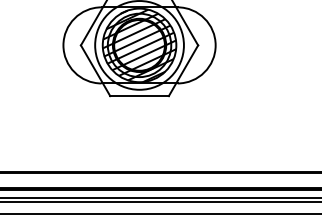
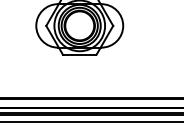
hatch: (139, 44) -> (79, 25), removed

